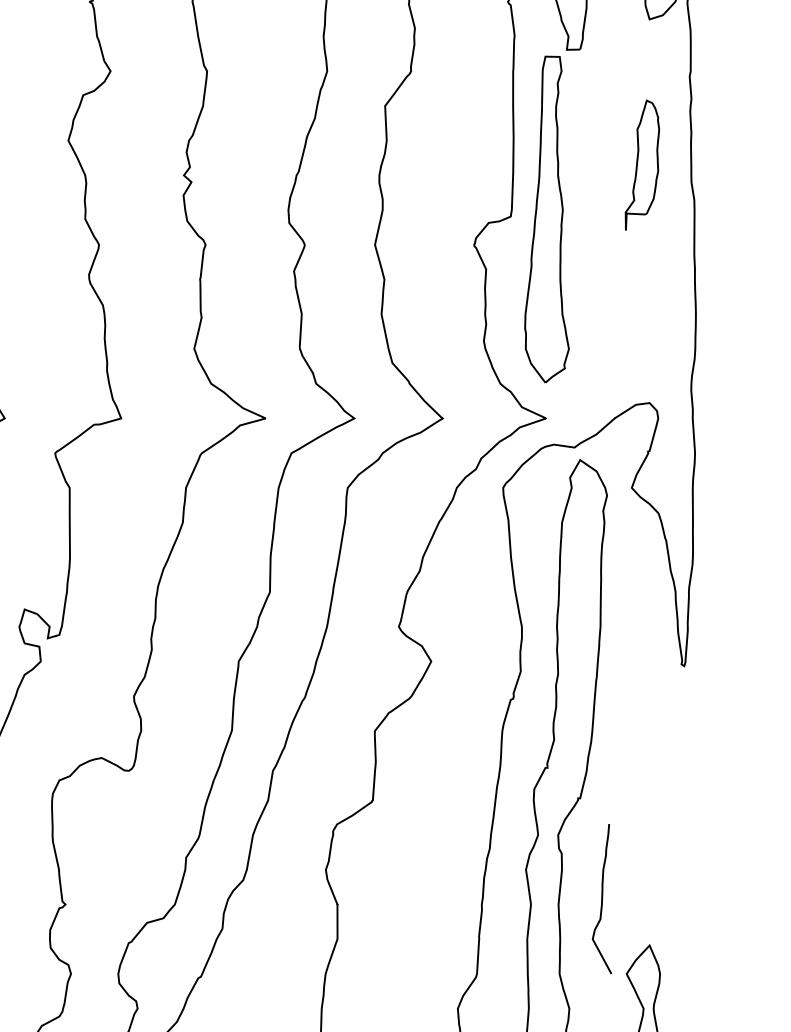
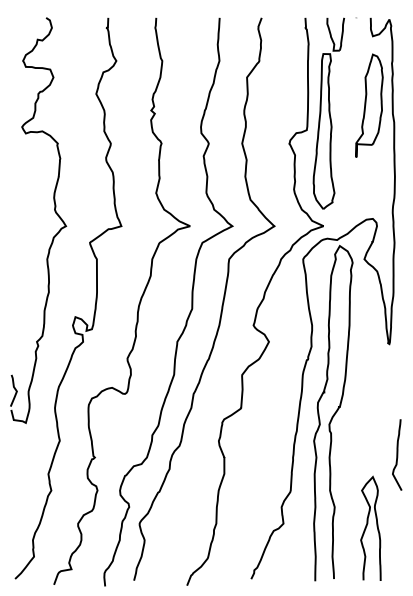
part: (642, 164) -> (369, 105), size x1.67
curve: (602, 898) -> (397, 454), moved

